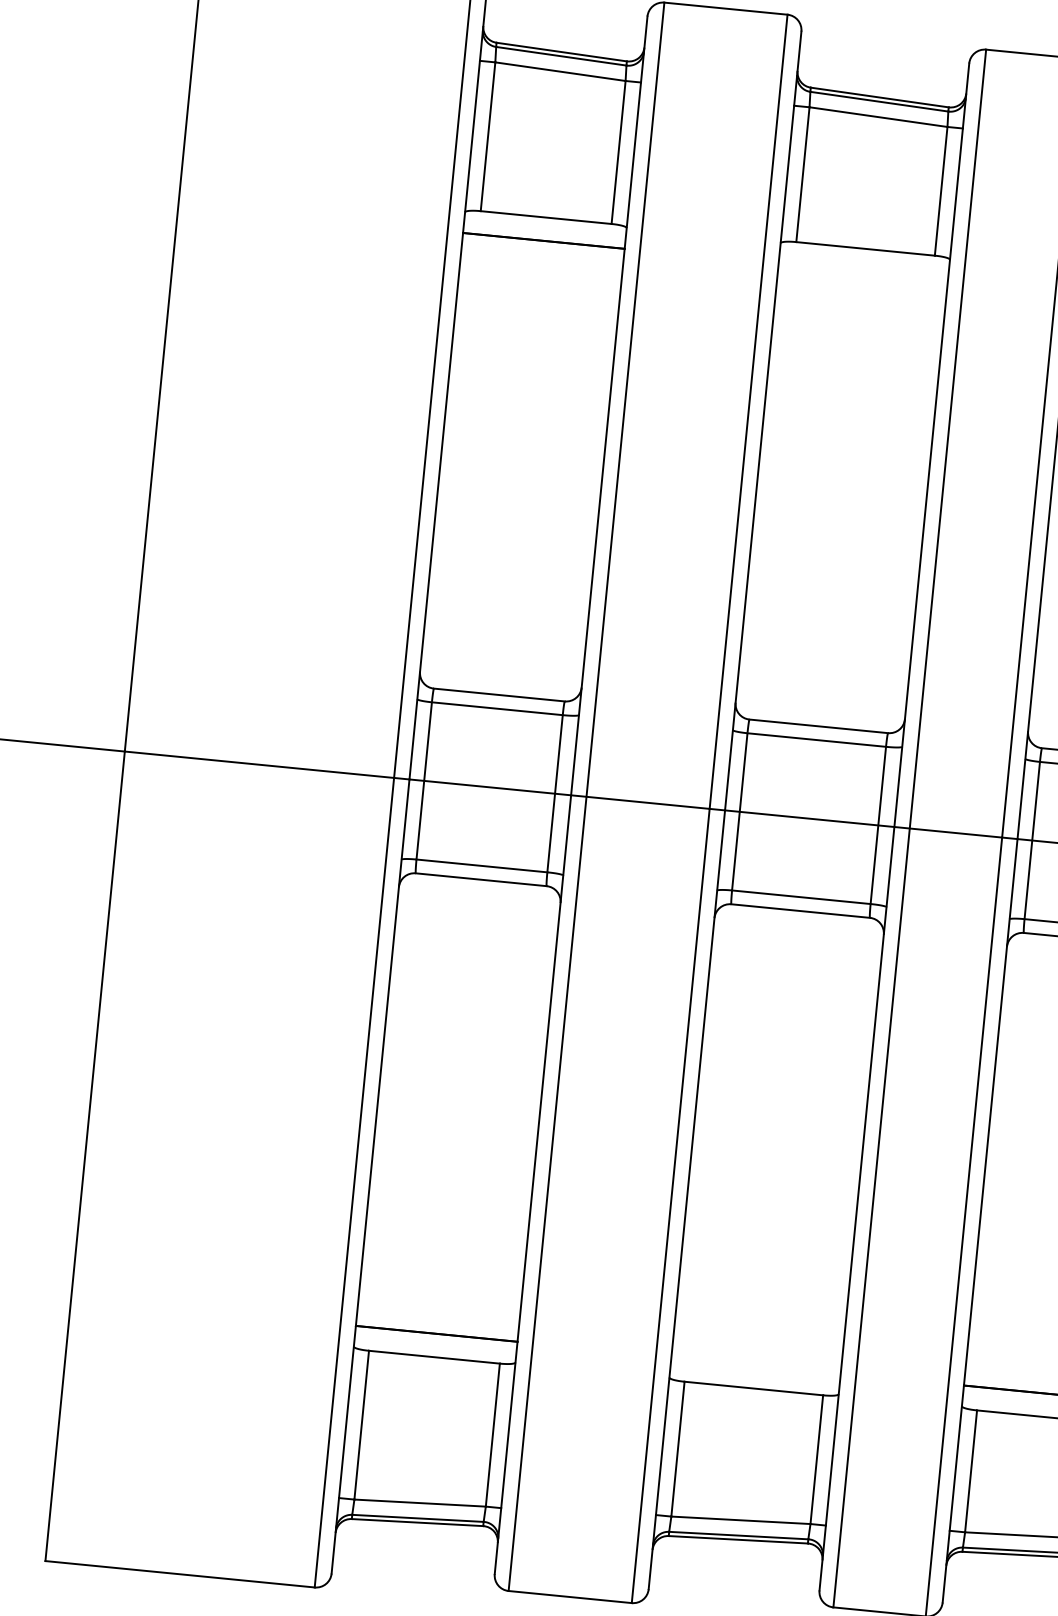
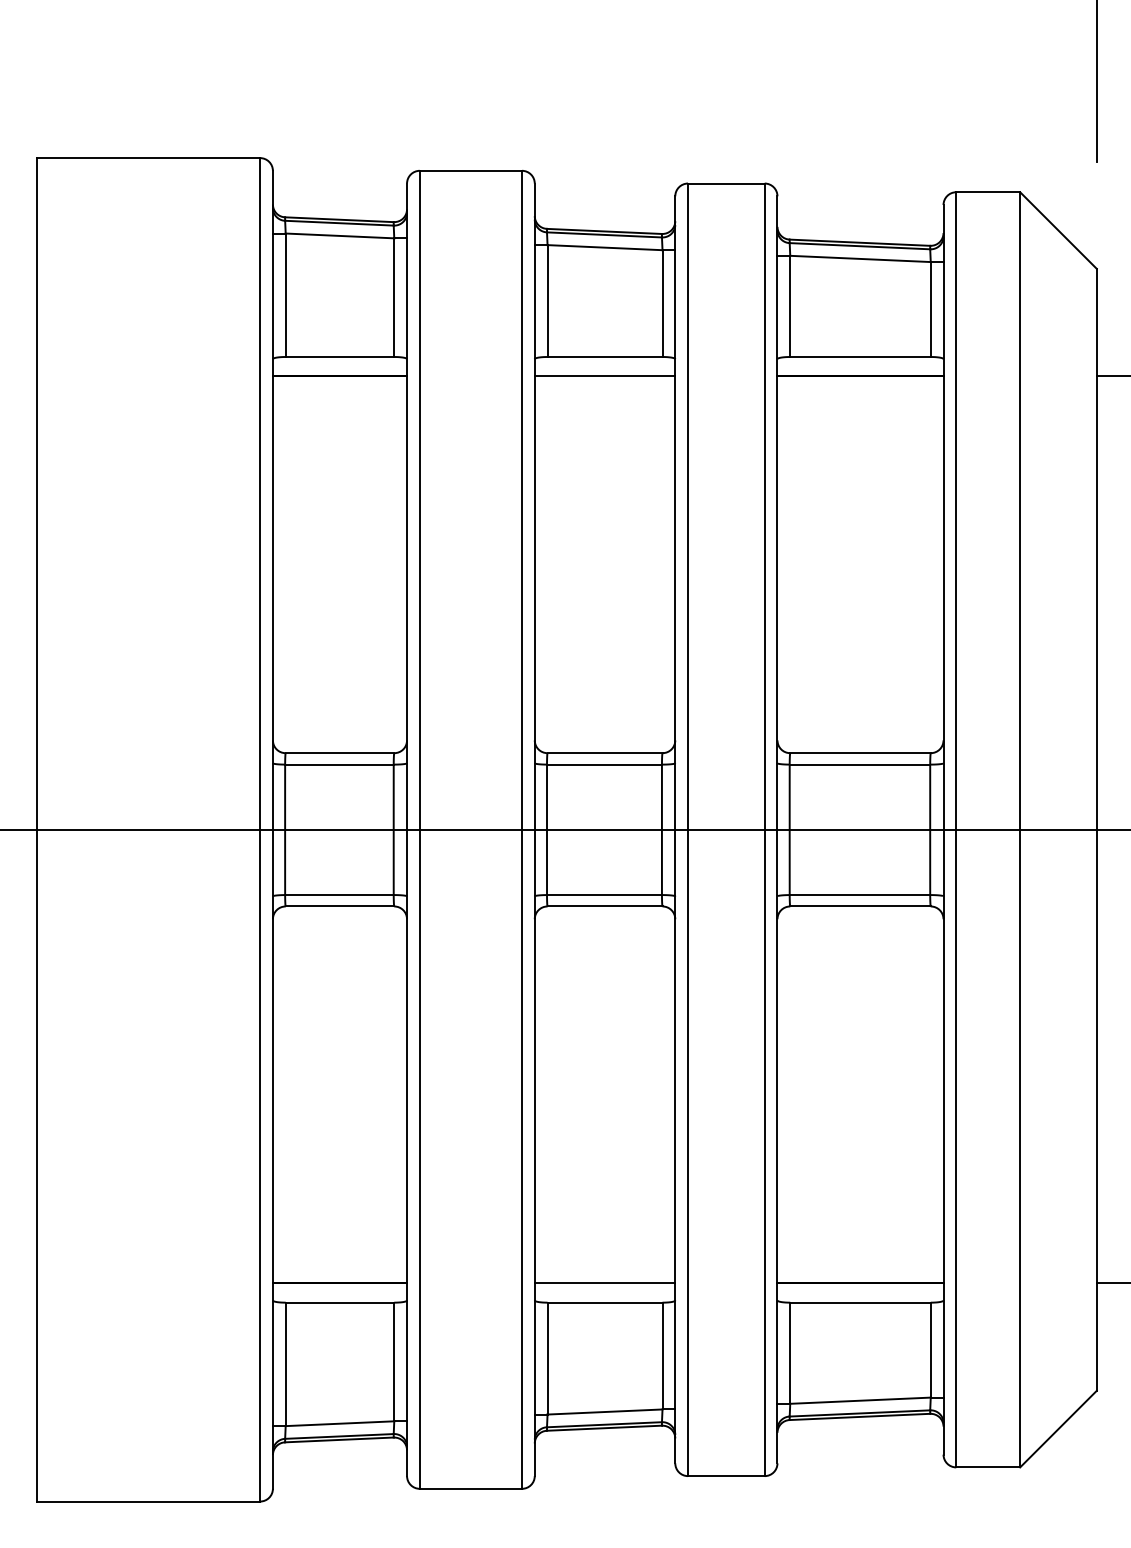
line: (862, 272) -> (604, 376), added
line: (755, 1365) -> (604, 1283), added

